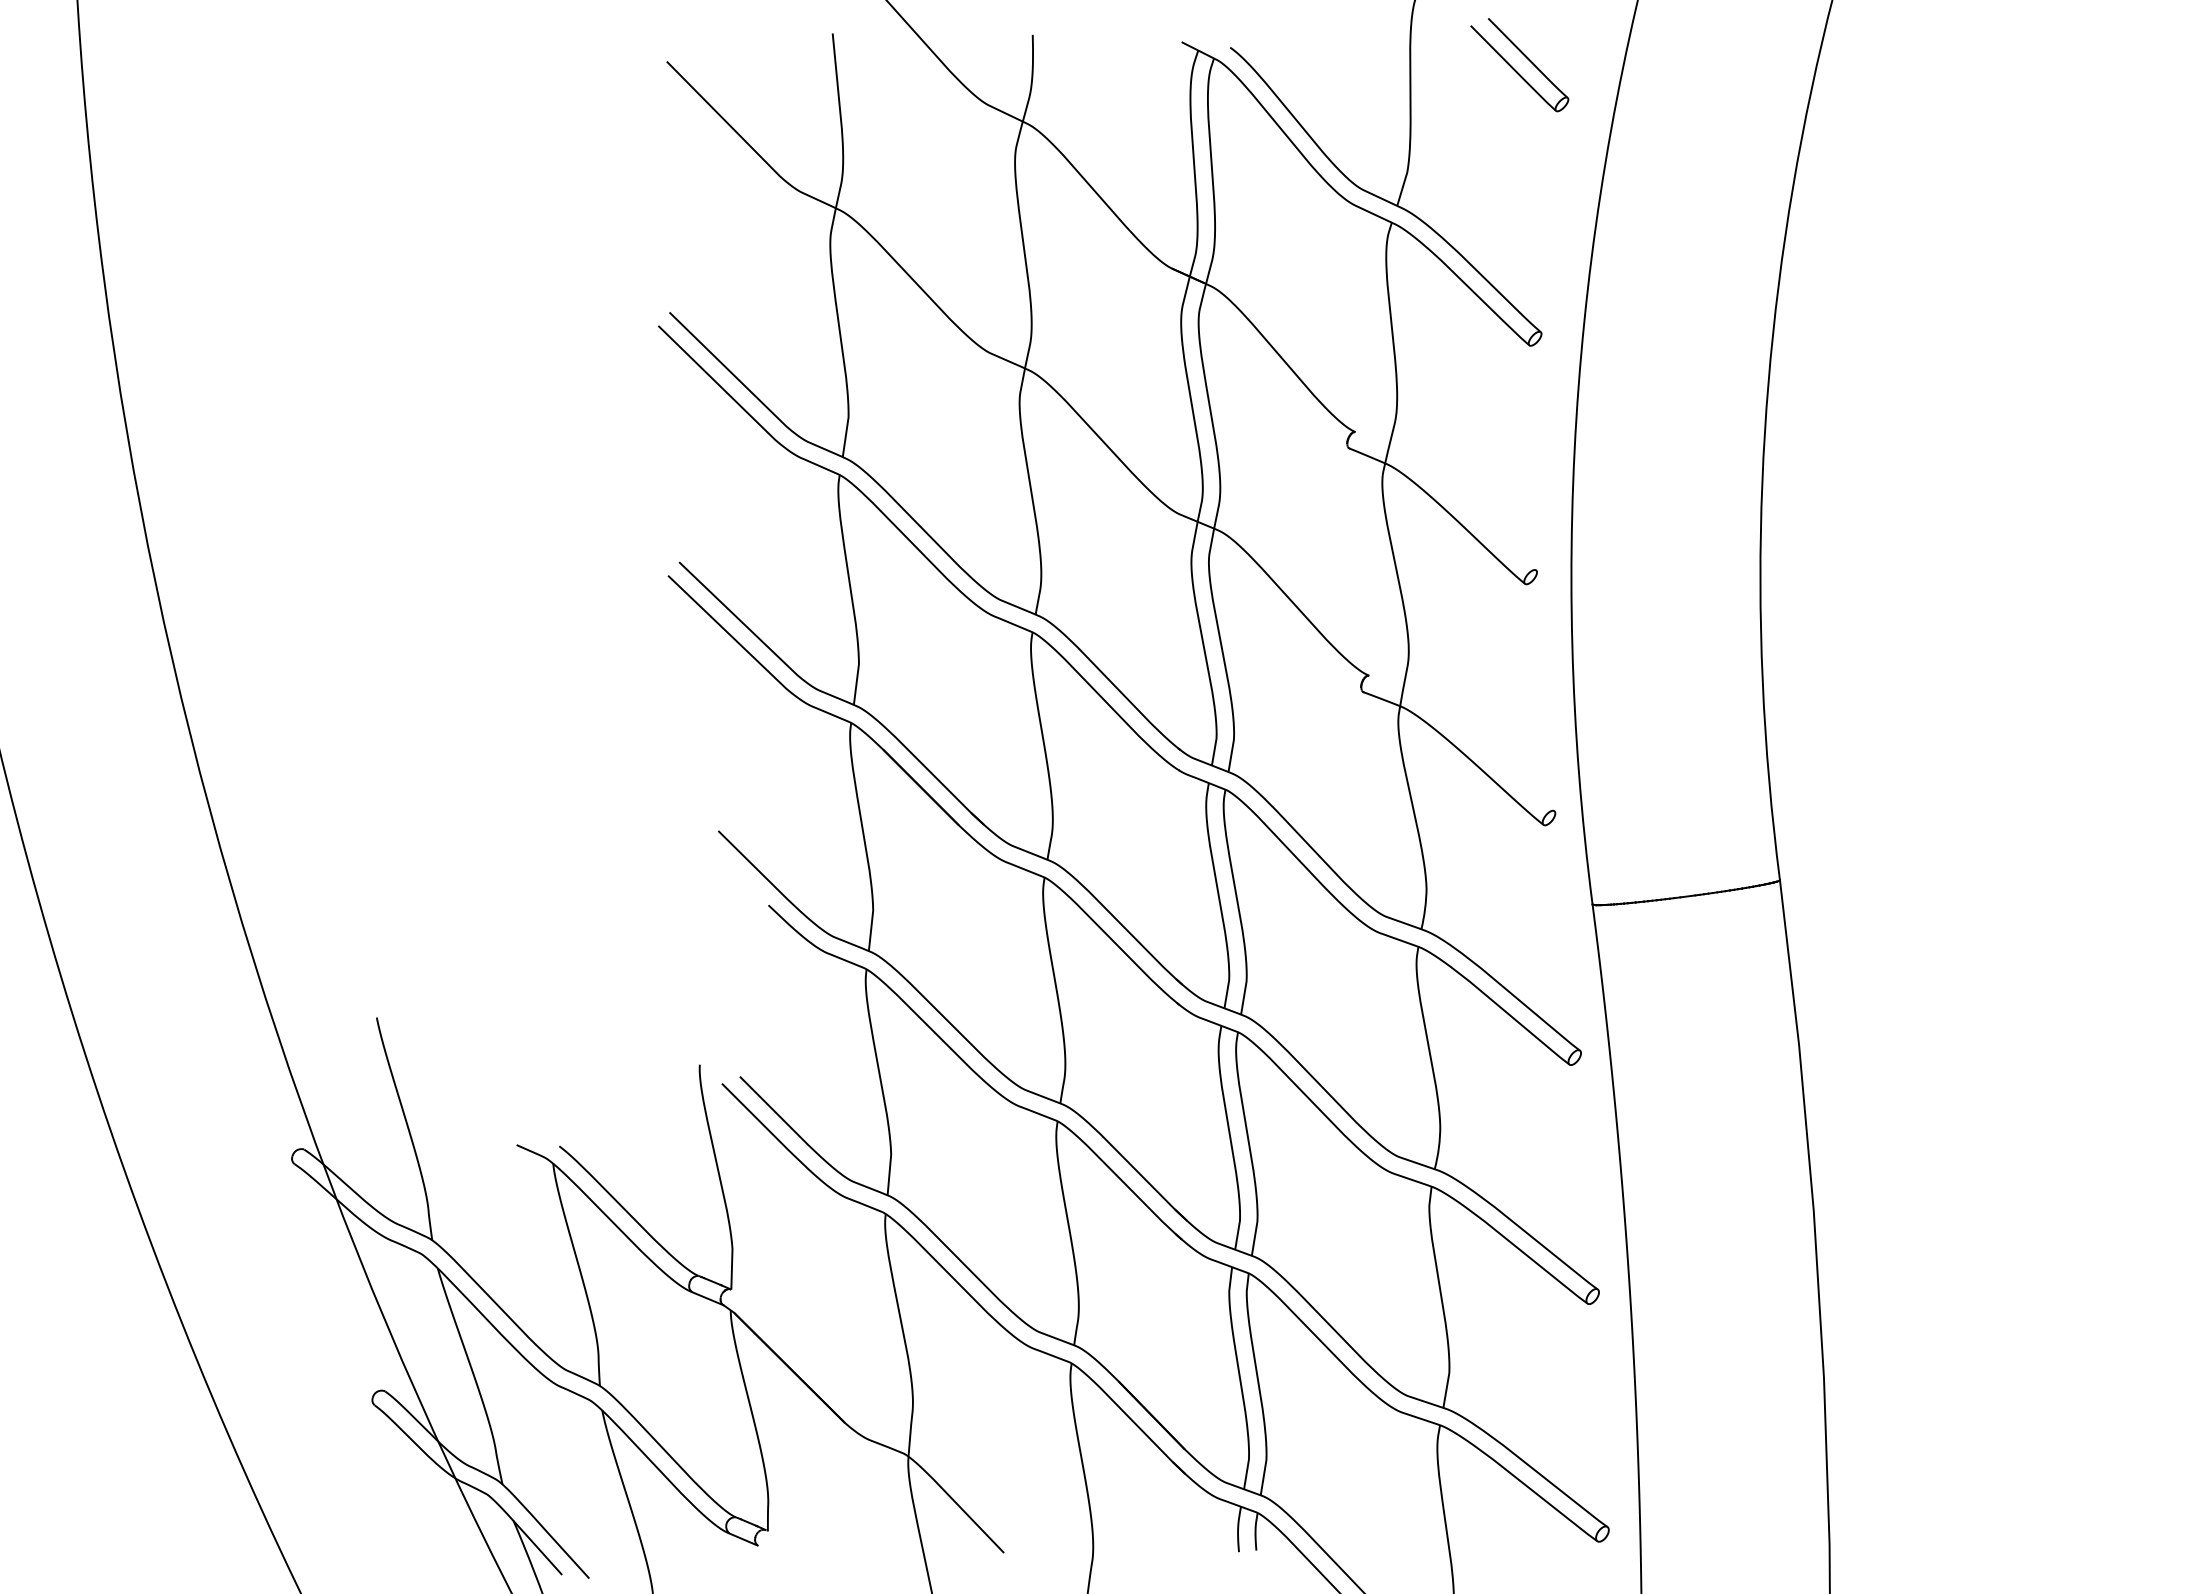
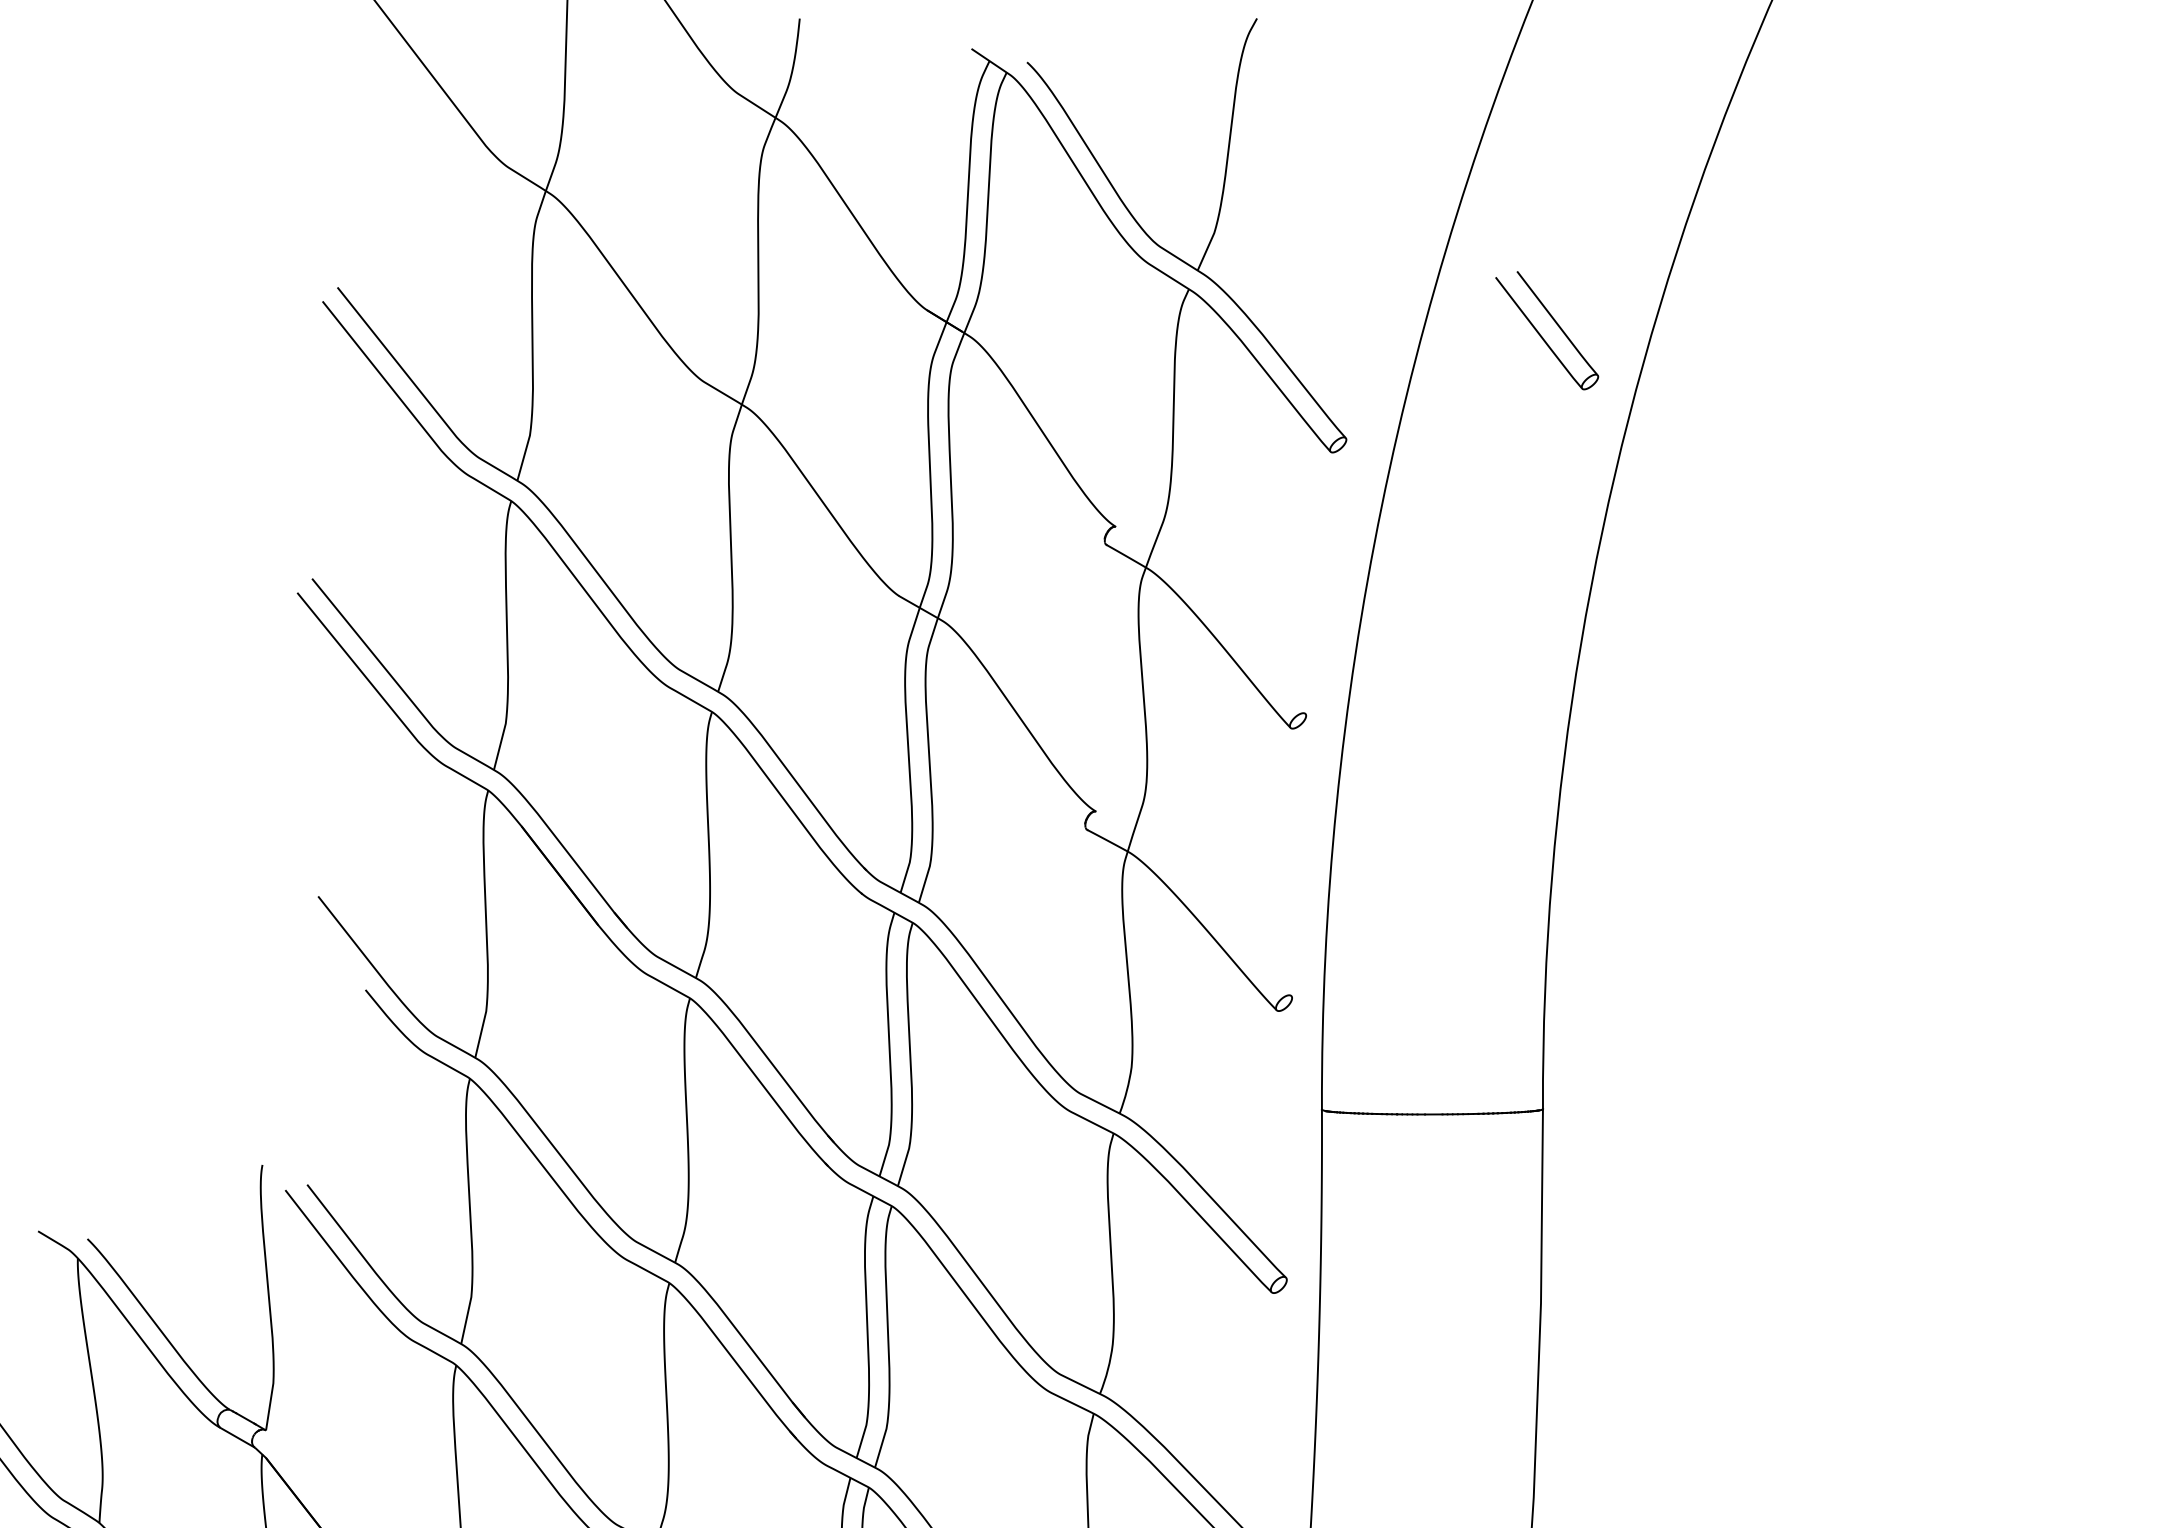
part: (1519, 65) -> (1546, 330), moved

